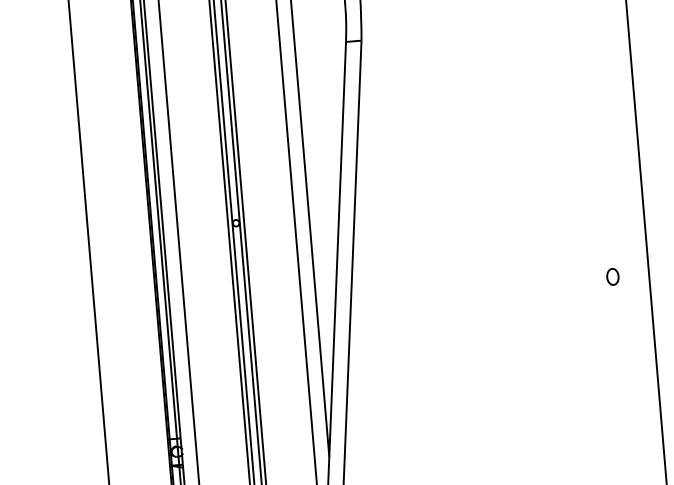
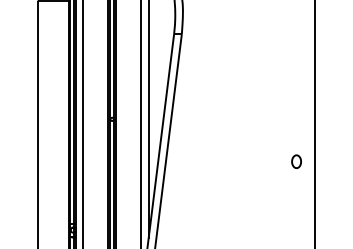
part: (612, 276) -> (296, 161), size x1.6

